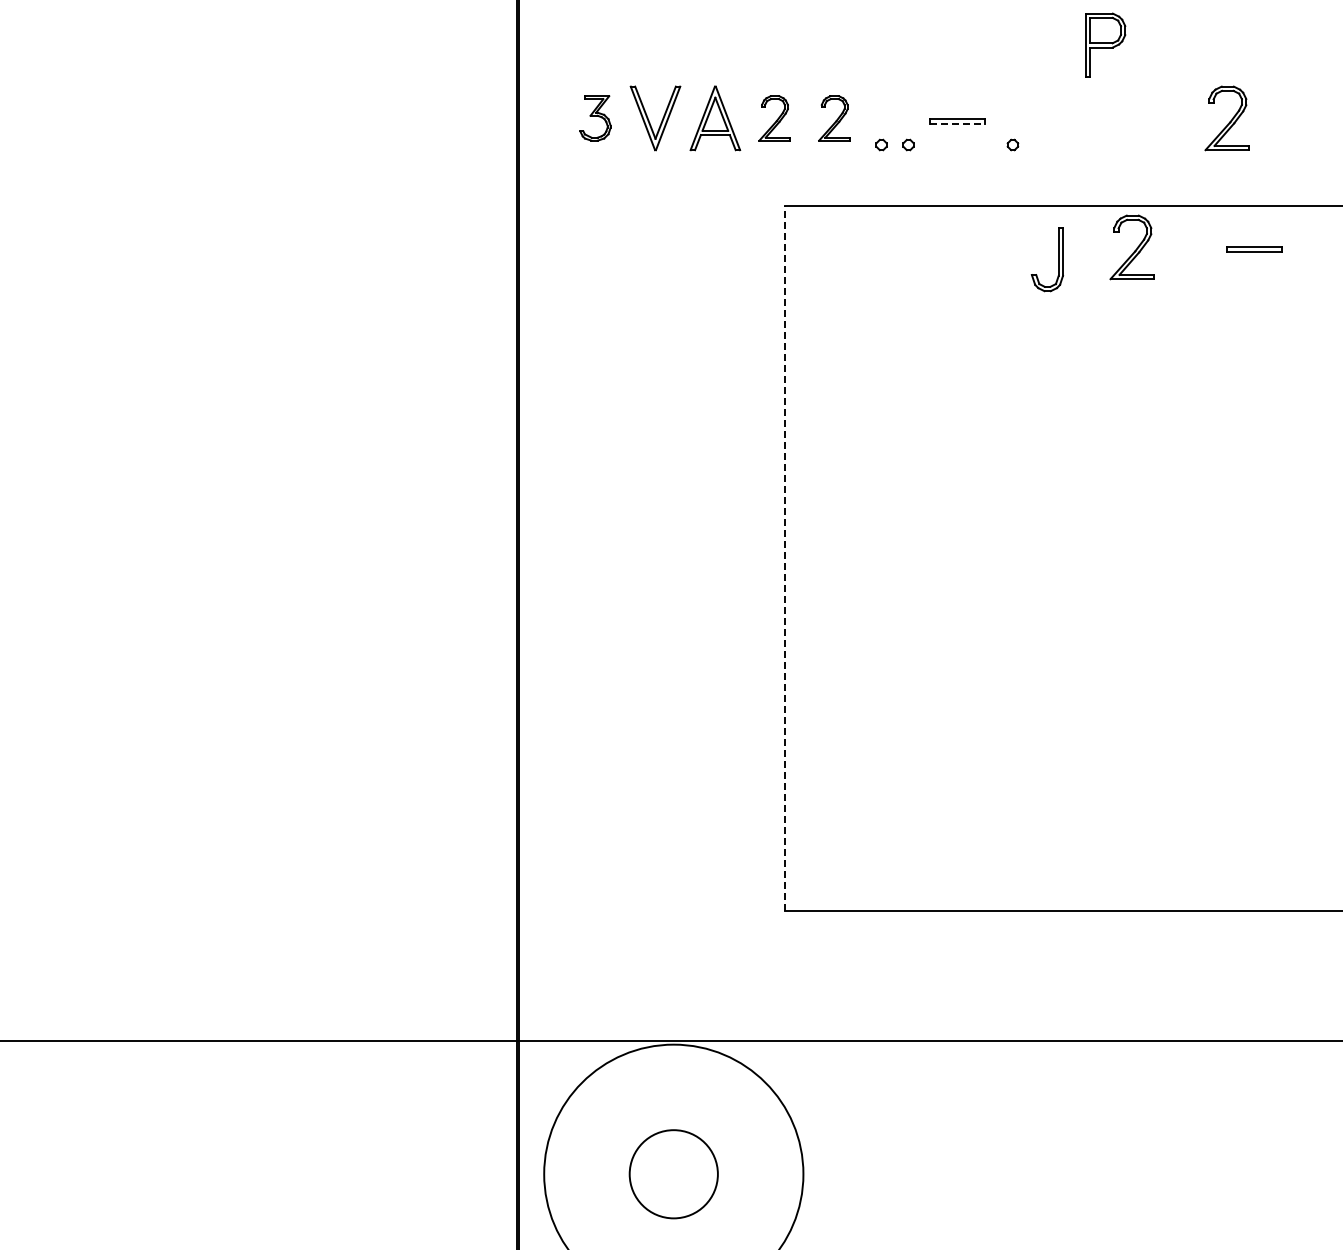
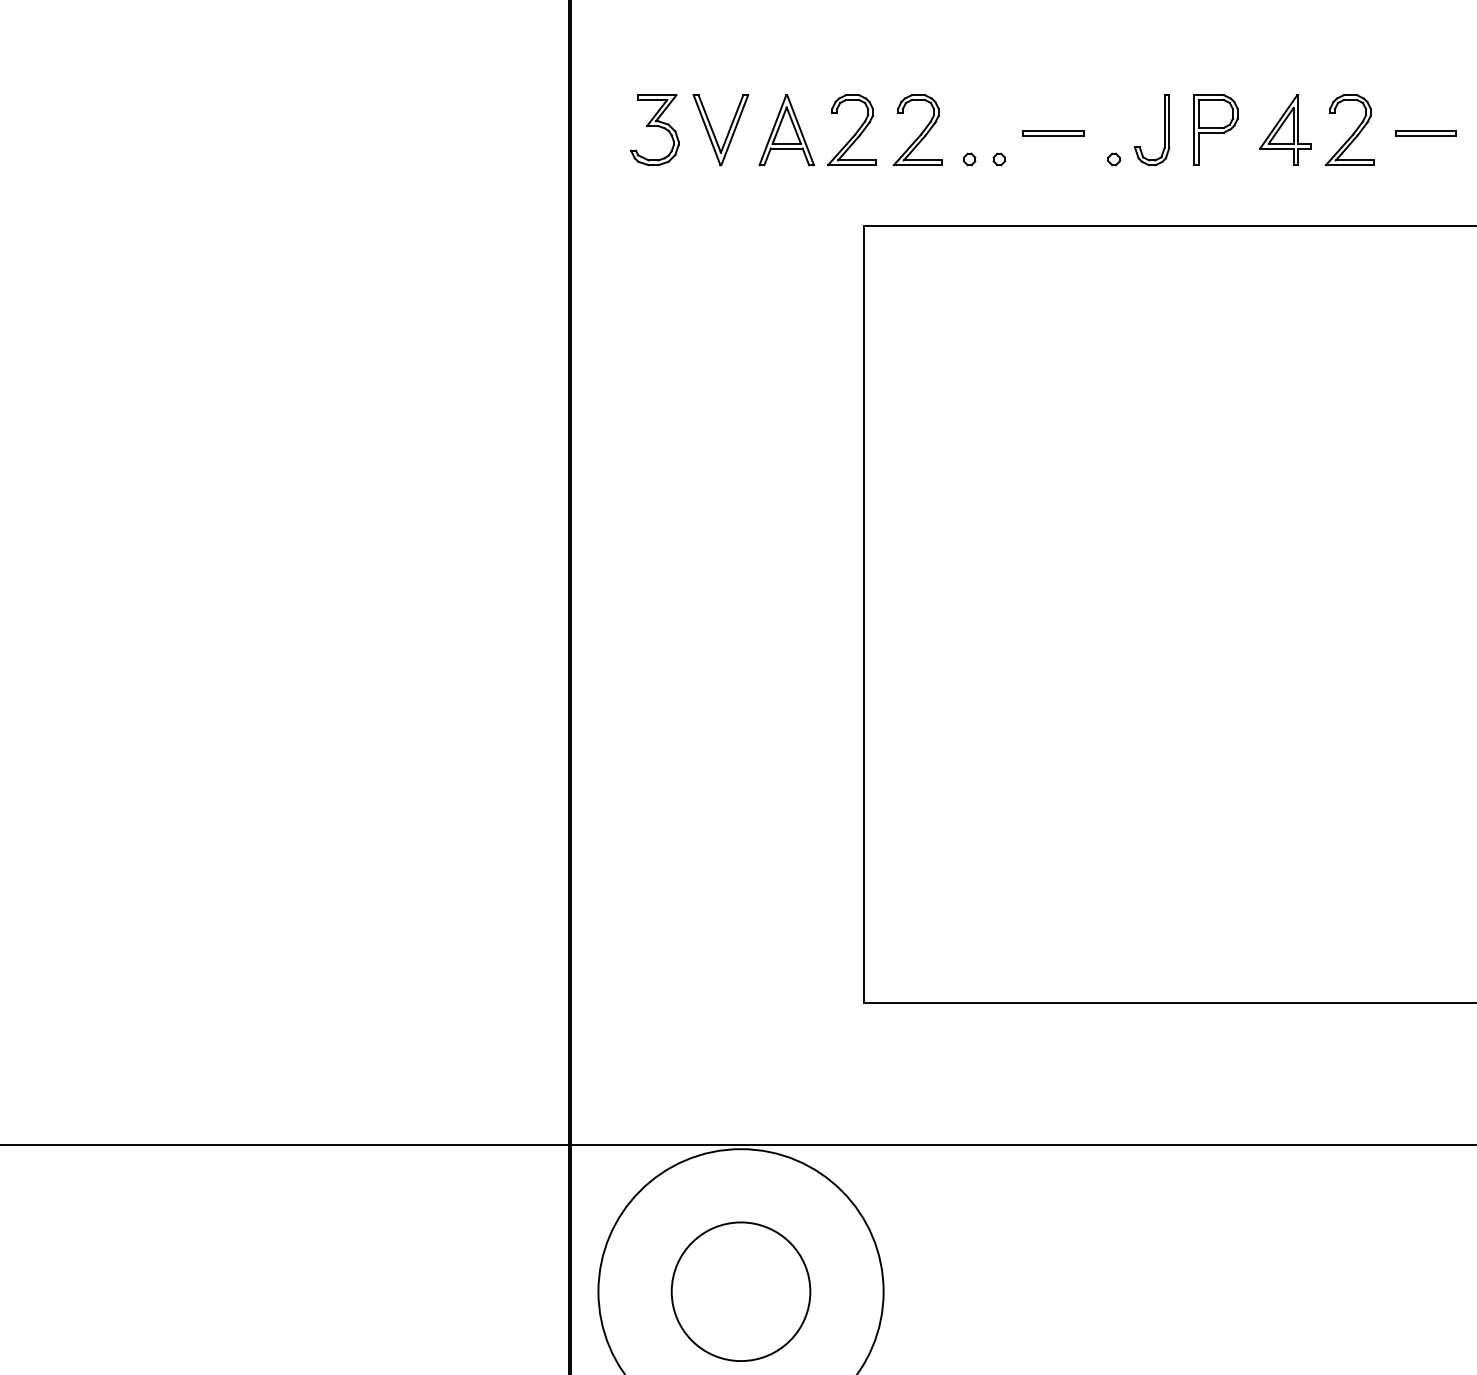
part: (1105, 44) -> (1215, 129), moved
part: (1168, 117) -> (1285, 129), added
part: (595, 118) -> (654, 130), size x1.43
part: (774, 118) -> (851, 130), size x1.43
part: (833, 118) -> (916, 130), size x1.43
line: (958, 123) -> (1054, 135), dashed -> solid
part: (1131, 247) -> (1244, 272), removed
part: (1254, 249) -> (1426, 133), moved
part: (1058, 259) -> (1164, 130), moved
line: (785, 558) -> (863, 614), dashed -> solid
circle: (673, 1174) -> (740, 1292), size x1.43

